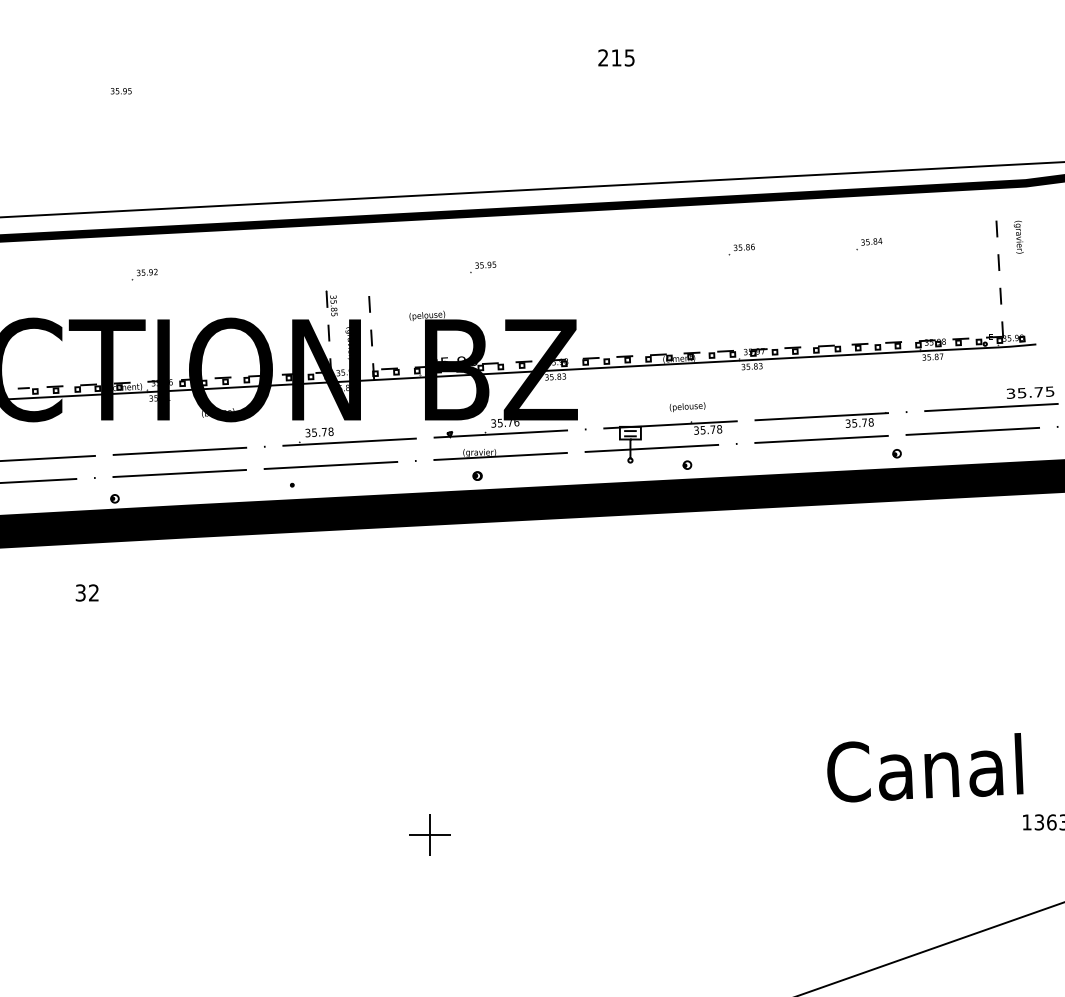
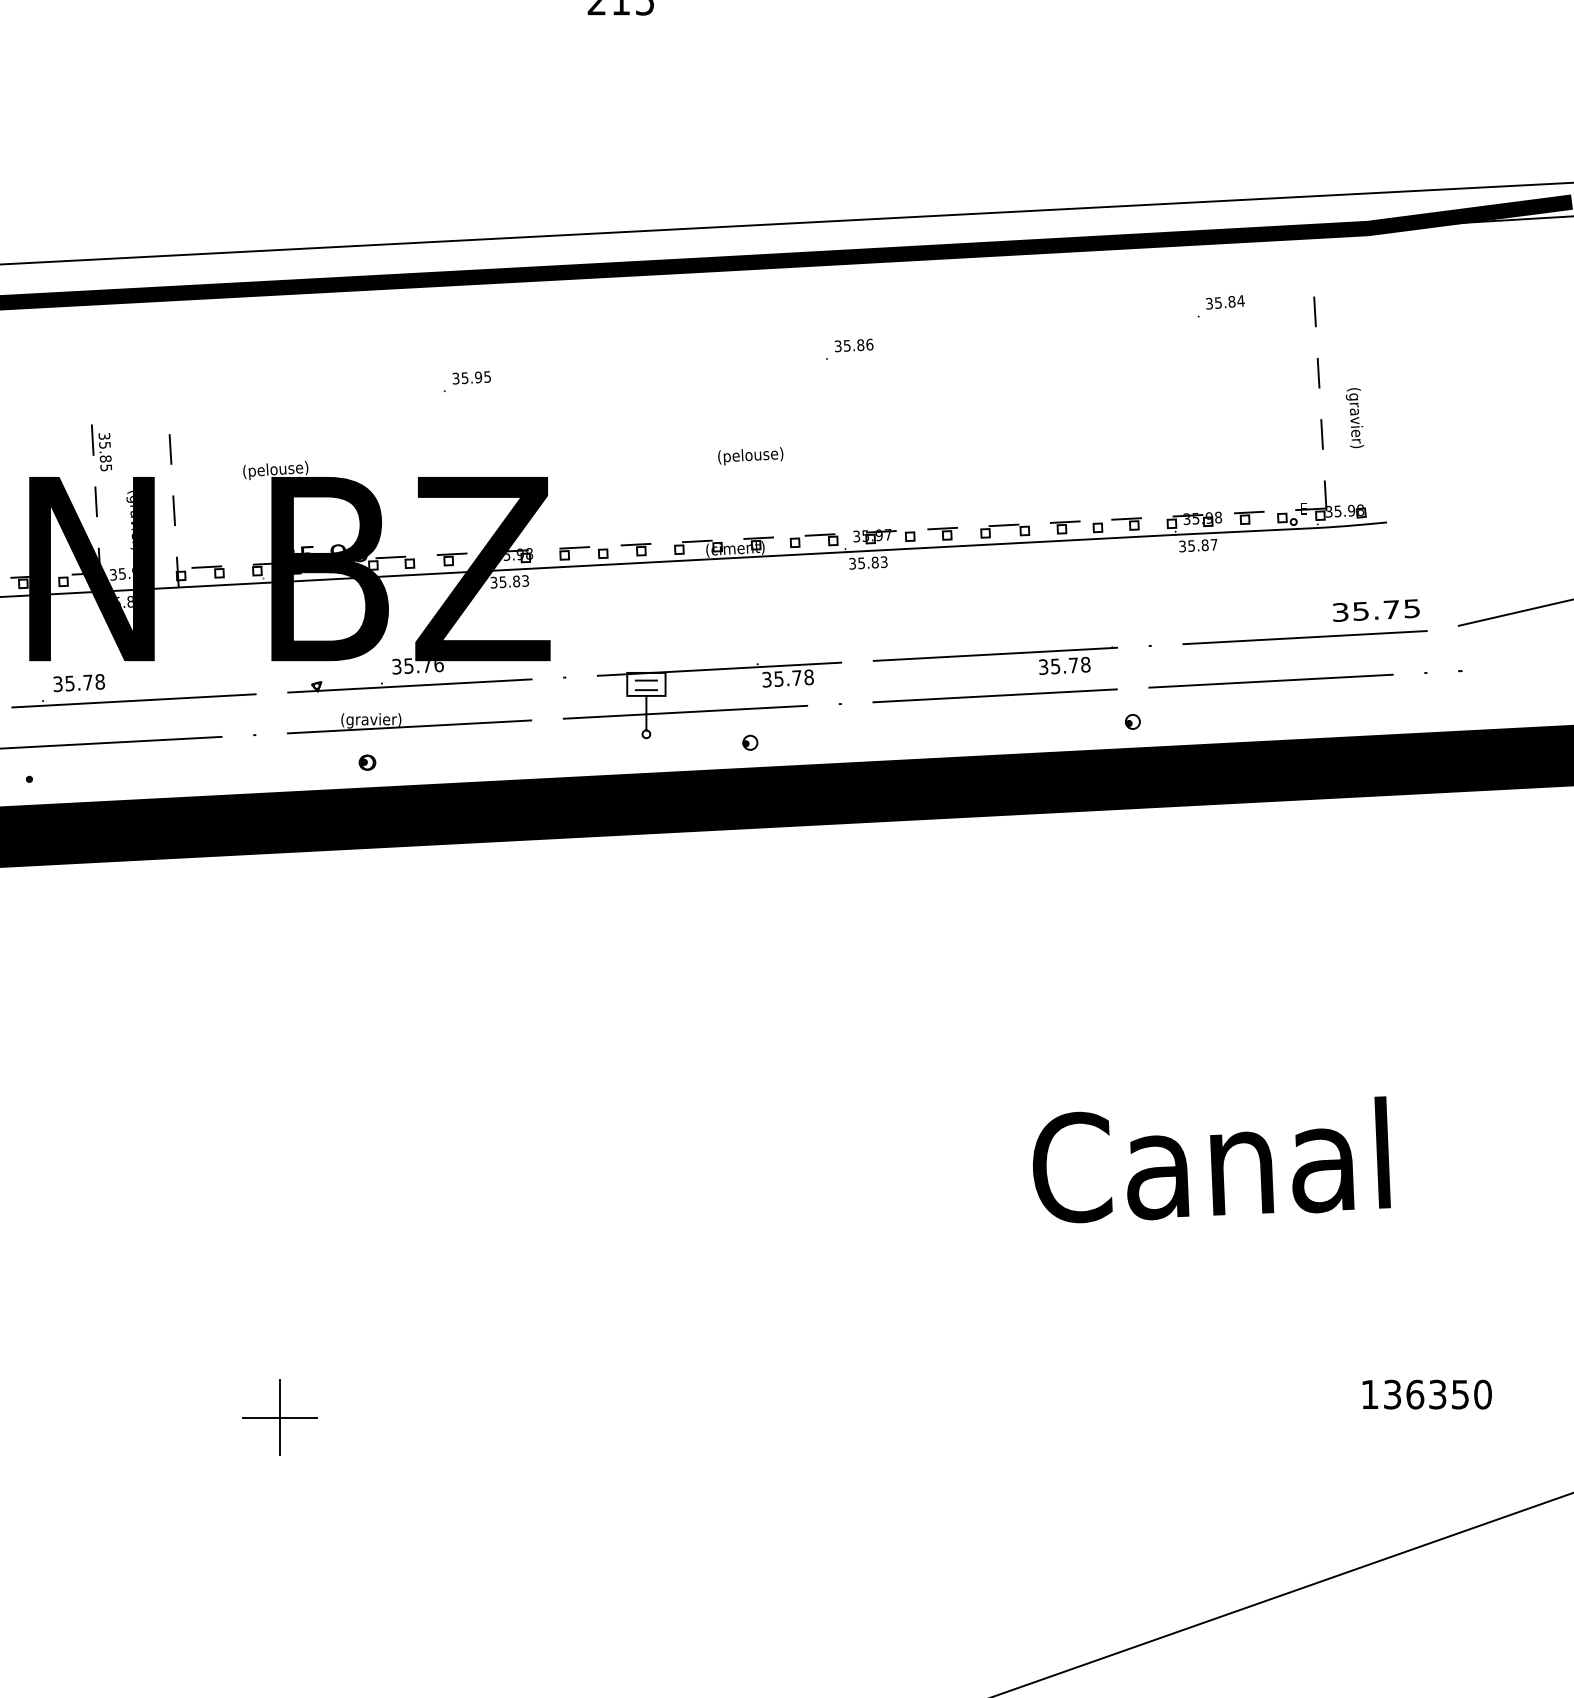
text: (1018, 236) -> (1354, 416), moved
part: (869, 244) -> (1221, 307), moved
part: (483, 266) -> (467, 380), moved
text: (687, 407) -> (750, 456), moved
text: (925, 767) -> (1212, 1159), moved

